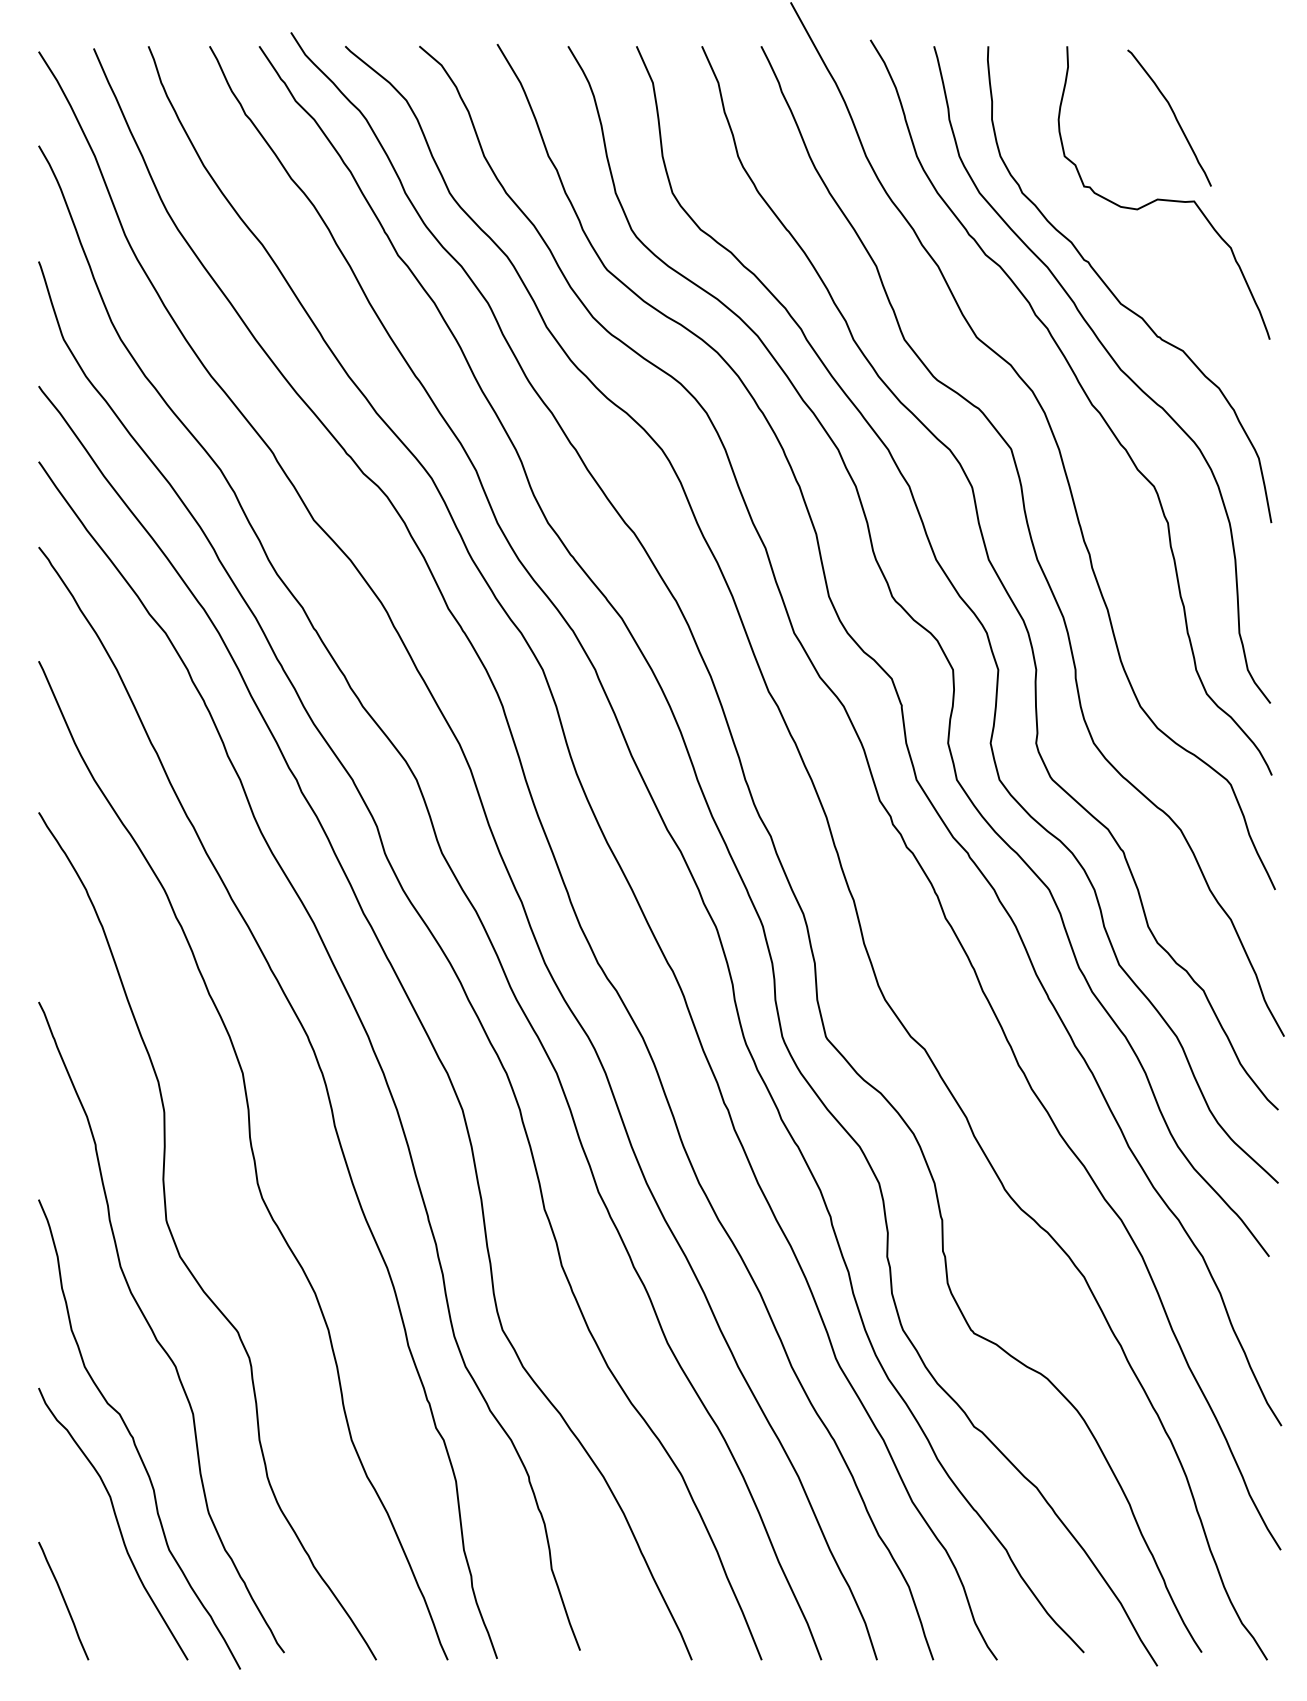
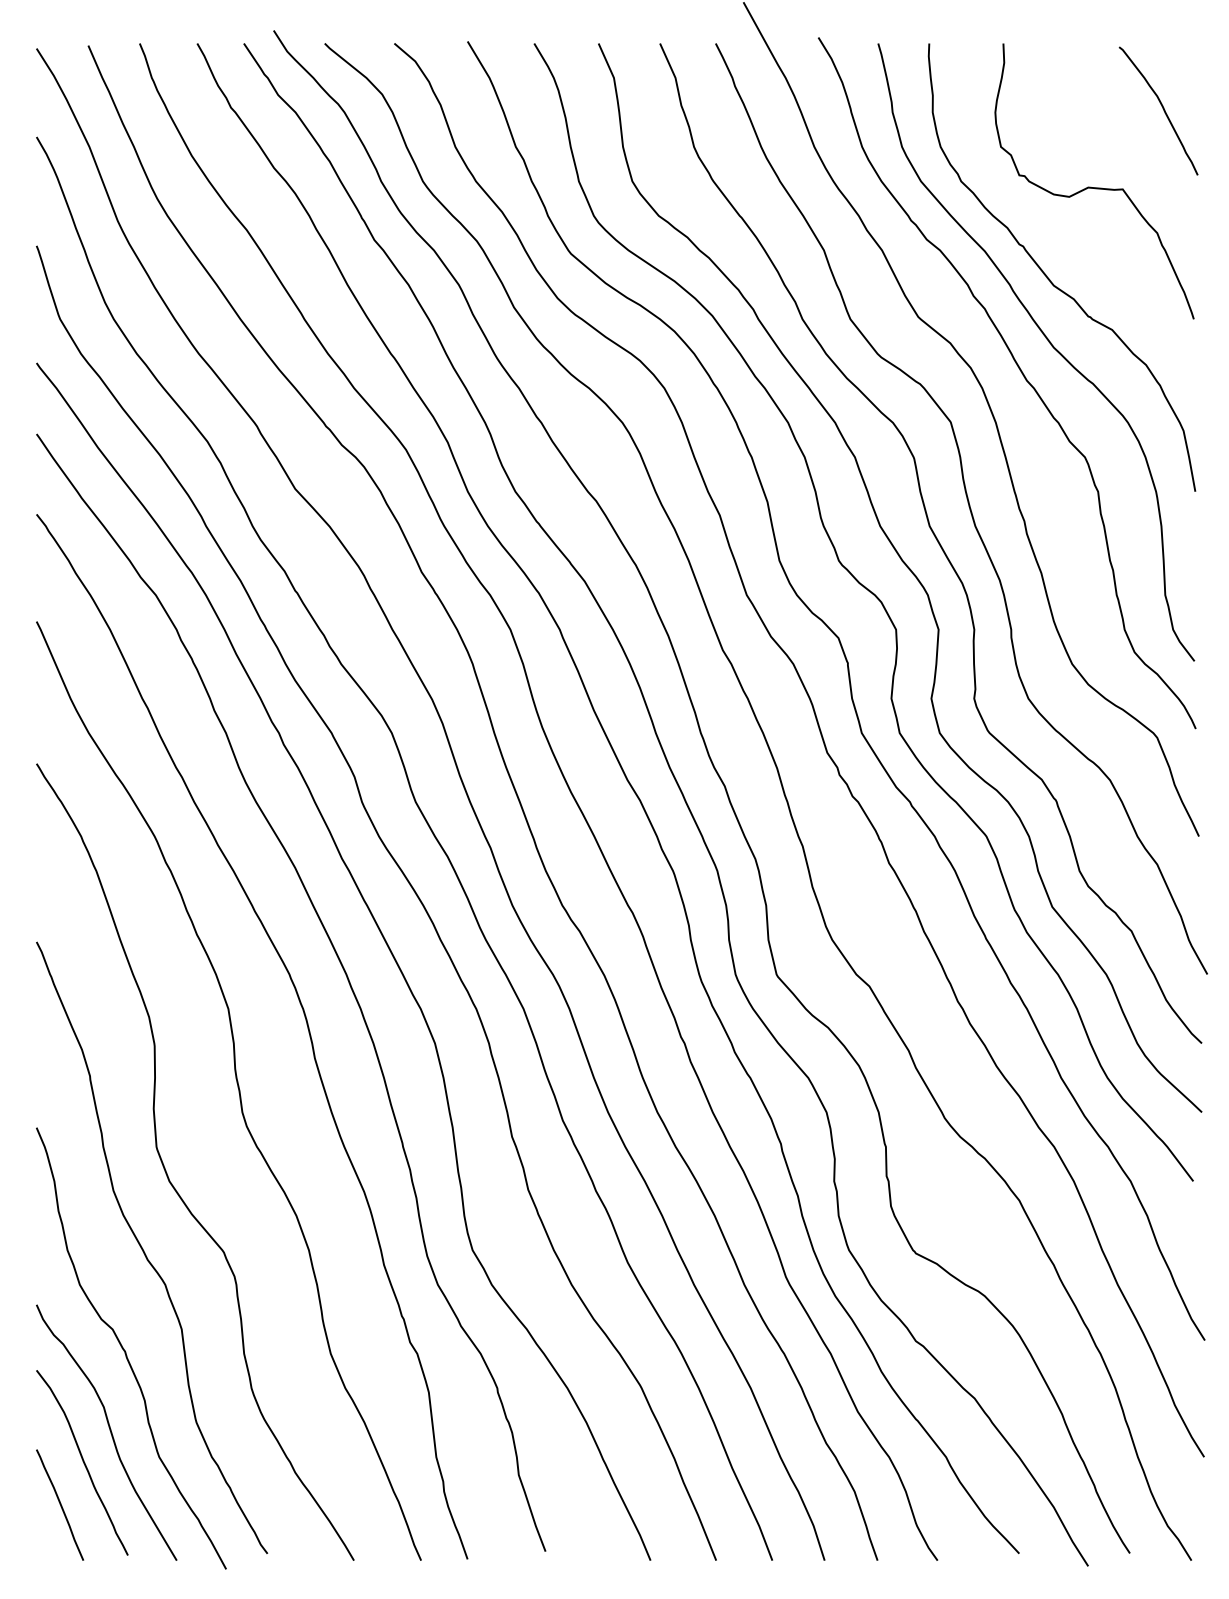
curve: (1173, 115) -> (1162, 108), moved
curve: (87, 1554) -> (82, 1461), added

